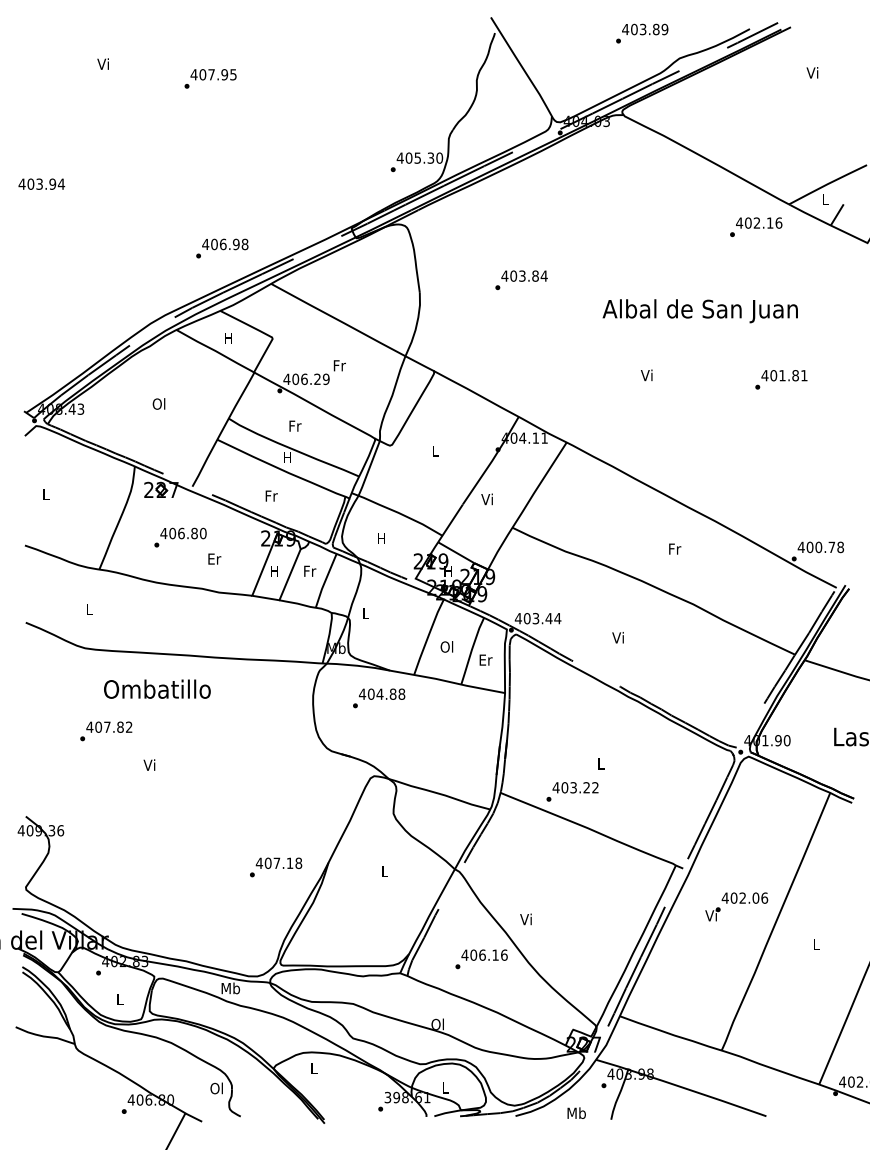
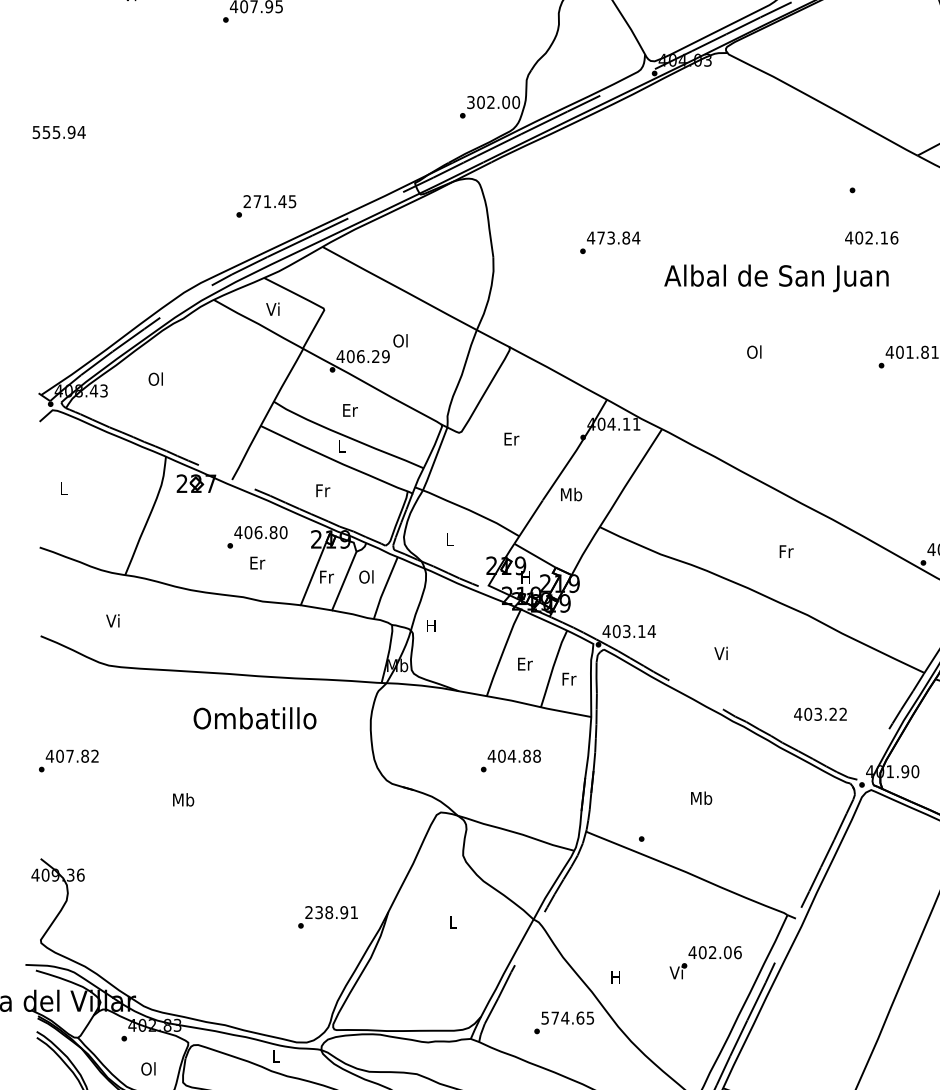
text: (415, 157) -> (488, 101), 405.30 -> 302.00
text: (30, 183) -> (46, 131), 403.94 -> 555.94
text: (759, 222) -> (872, 237), moved
text: (225, 244) -> (270, 201), 406.98 -> 271.45
text: (513, 275) -> (600, 237), 403.84 -> 473.84
text: (699, 311) -> (775, 278), moved
text: (227, 337) -> (272, 308), H -> Vi
text: (338, 365) -> (399, 340), Fr -> Ol
text: (646, 375) -> (753, 352), Vi -> Ol
text: (158, 403) -> (155, 378), moved
text: (295, 425) -> (350, 409), Fr -> Er
text: (435, 450) -> (511, 438), L -> Er
text: (287, 457) -> (341, 446), H -> L
text: (487, 499) -> (571, 494), Vi -> Mb
text: (180, 537) -> (257, 537), moved
text: (381, 538) -> (449, 539), H -> L
text: (275, 570) -> (327, 576), H -> Fr
text: (309, 570) -> (366, 576), Fr -> Ol
text: (88, 609) -> (112, 621), L -> Vi
text: (365, 613) -> (430, 625), L -> H
text: (548, 618) -> (641, 631), 403.44 -> 403.14
text: (447, 646) -> (525, 663), Ol -> Er
text: (485, 659) -> (568, 678), Er -> Fr
text: (157, 688) -> (255, 717), moved
text: (379, 698) -> (511, 761), moved
text: (106, 731) -> (69, 761), moved
text: (600, 763) -> (700, 797), L -> Mb
text: (150, 764) -> (183, 799), Vi -> Mb
text: (575, 787) -> (820, 714), moved
text: (278, 863) -> (330, 912), 407.18 -> 238.91
text: (736, 906) -> (705, 962), moved
text: (525, 919) -> (614, 977), Vi -> H
text: (484, 954) -> (567, 1017), 406.16 -> 574.65
text: (230, 988) -> (275, 1056), Mb -> L
text: (119, 999) -> (148, 1069), L -> Ol

